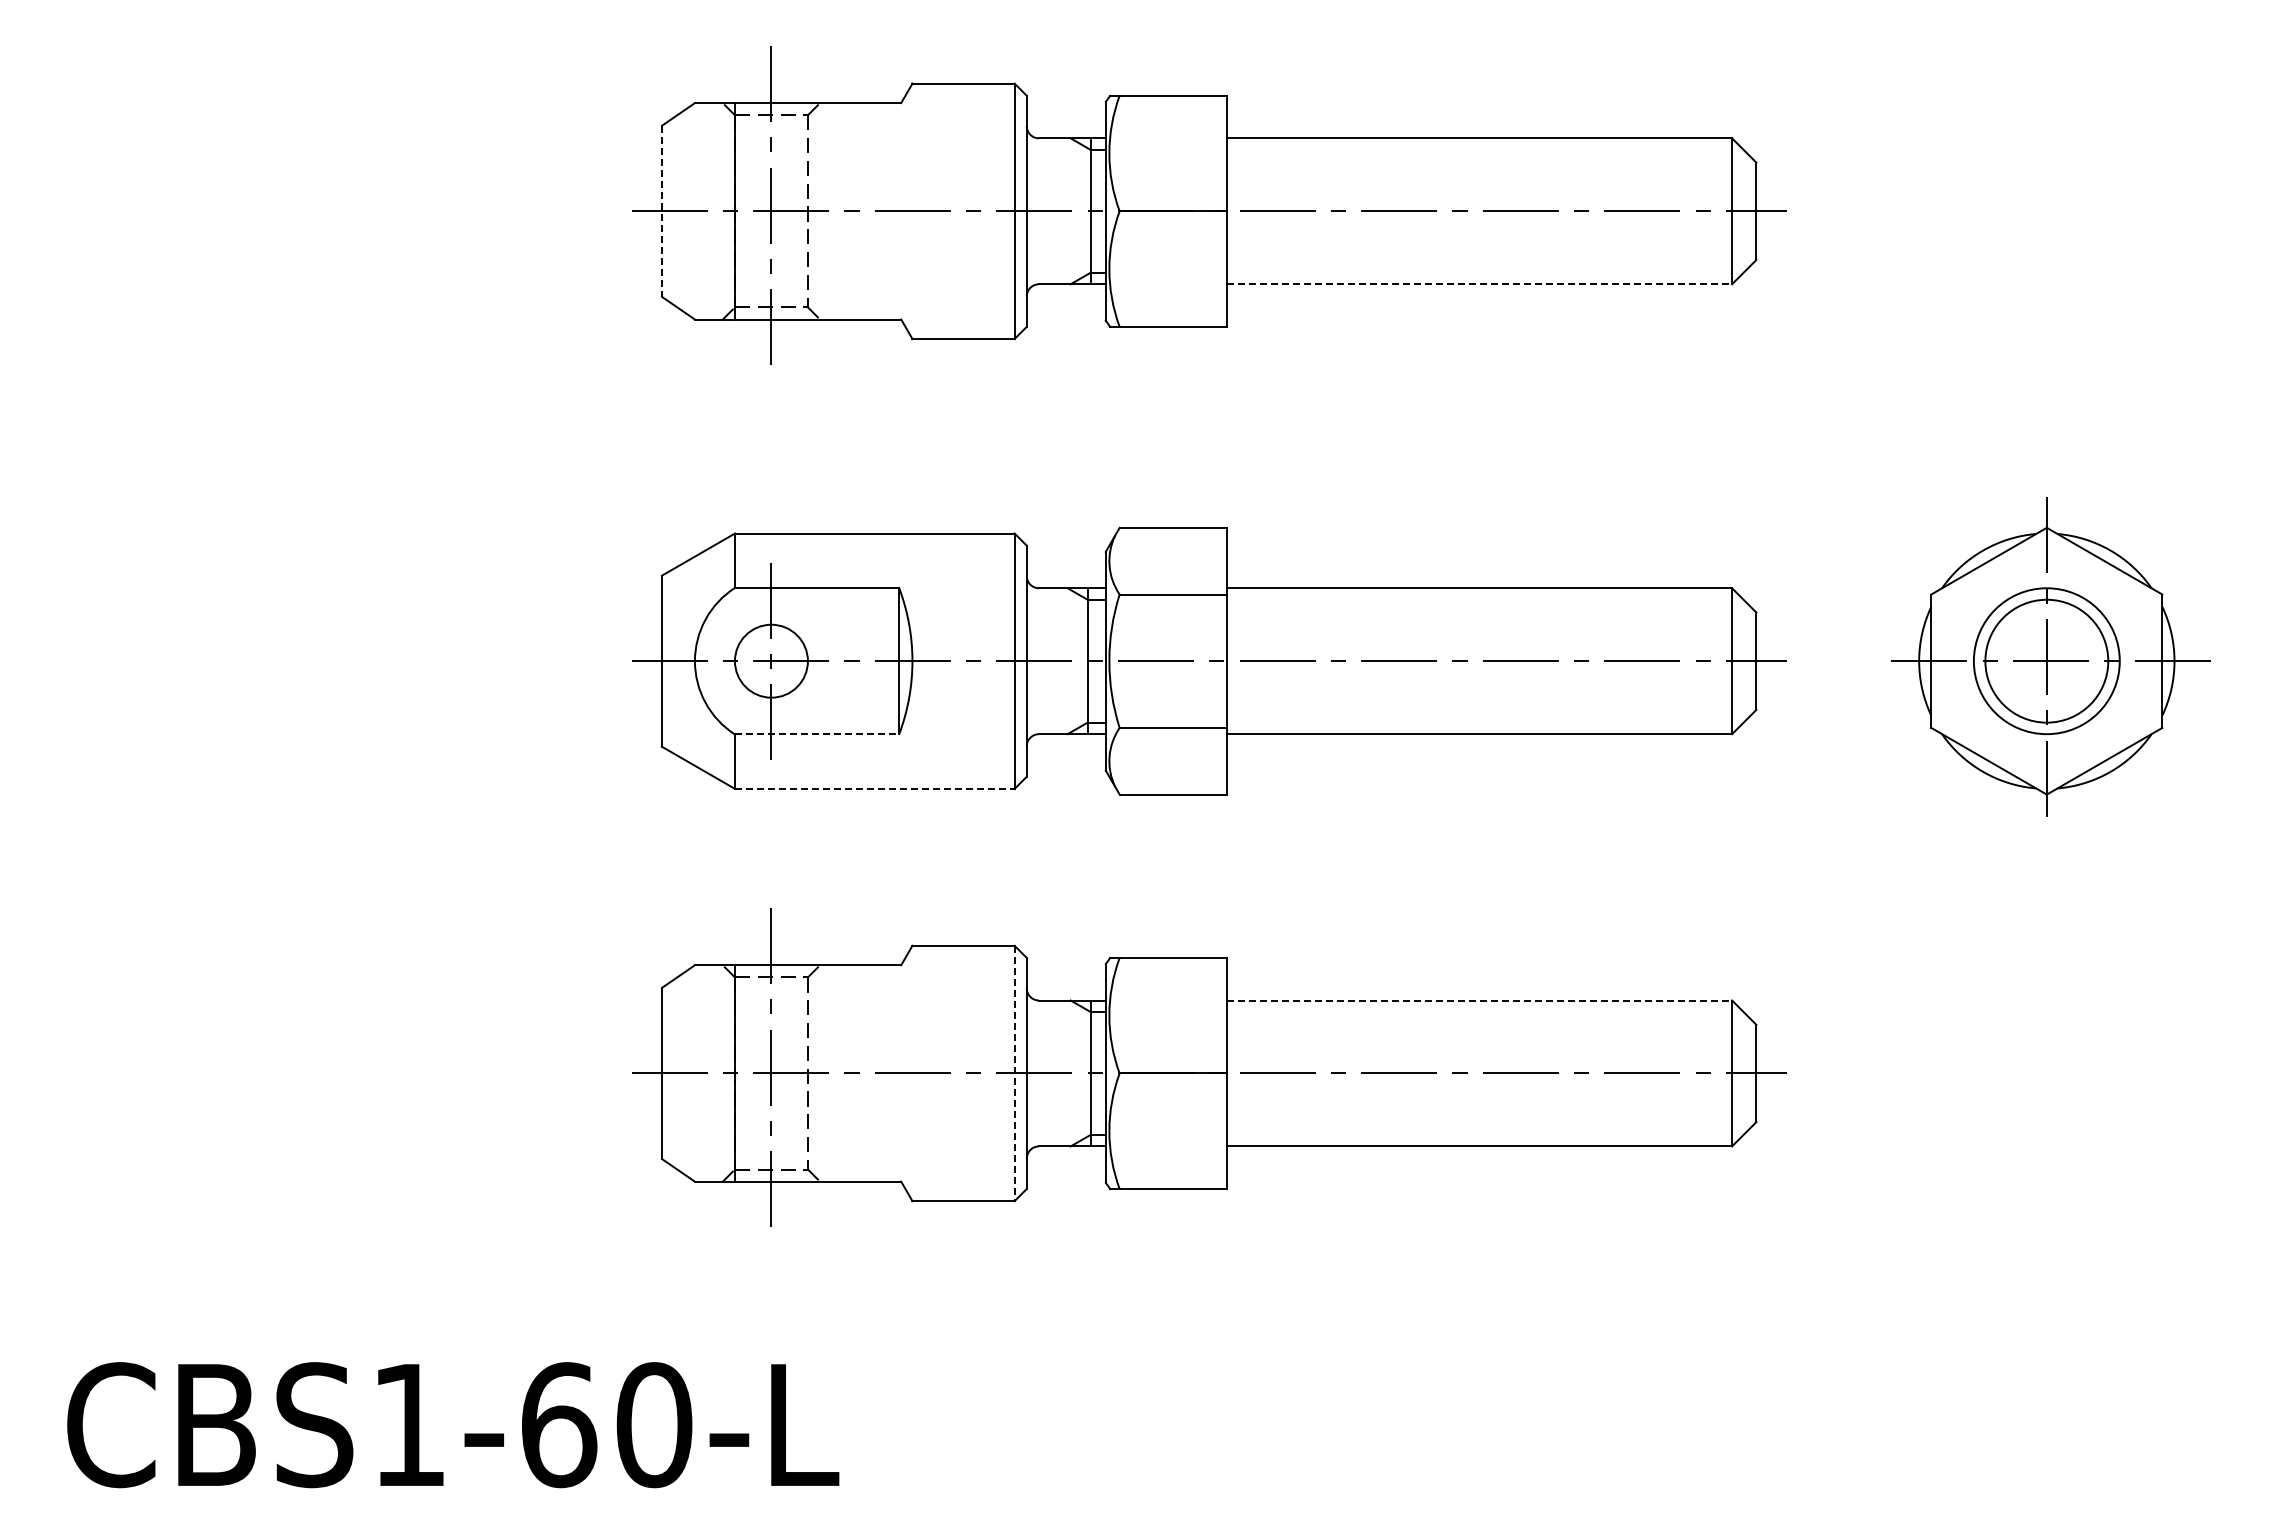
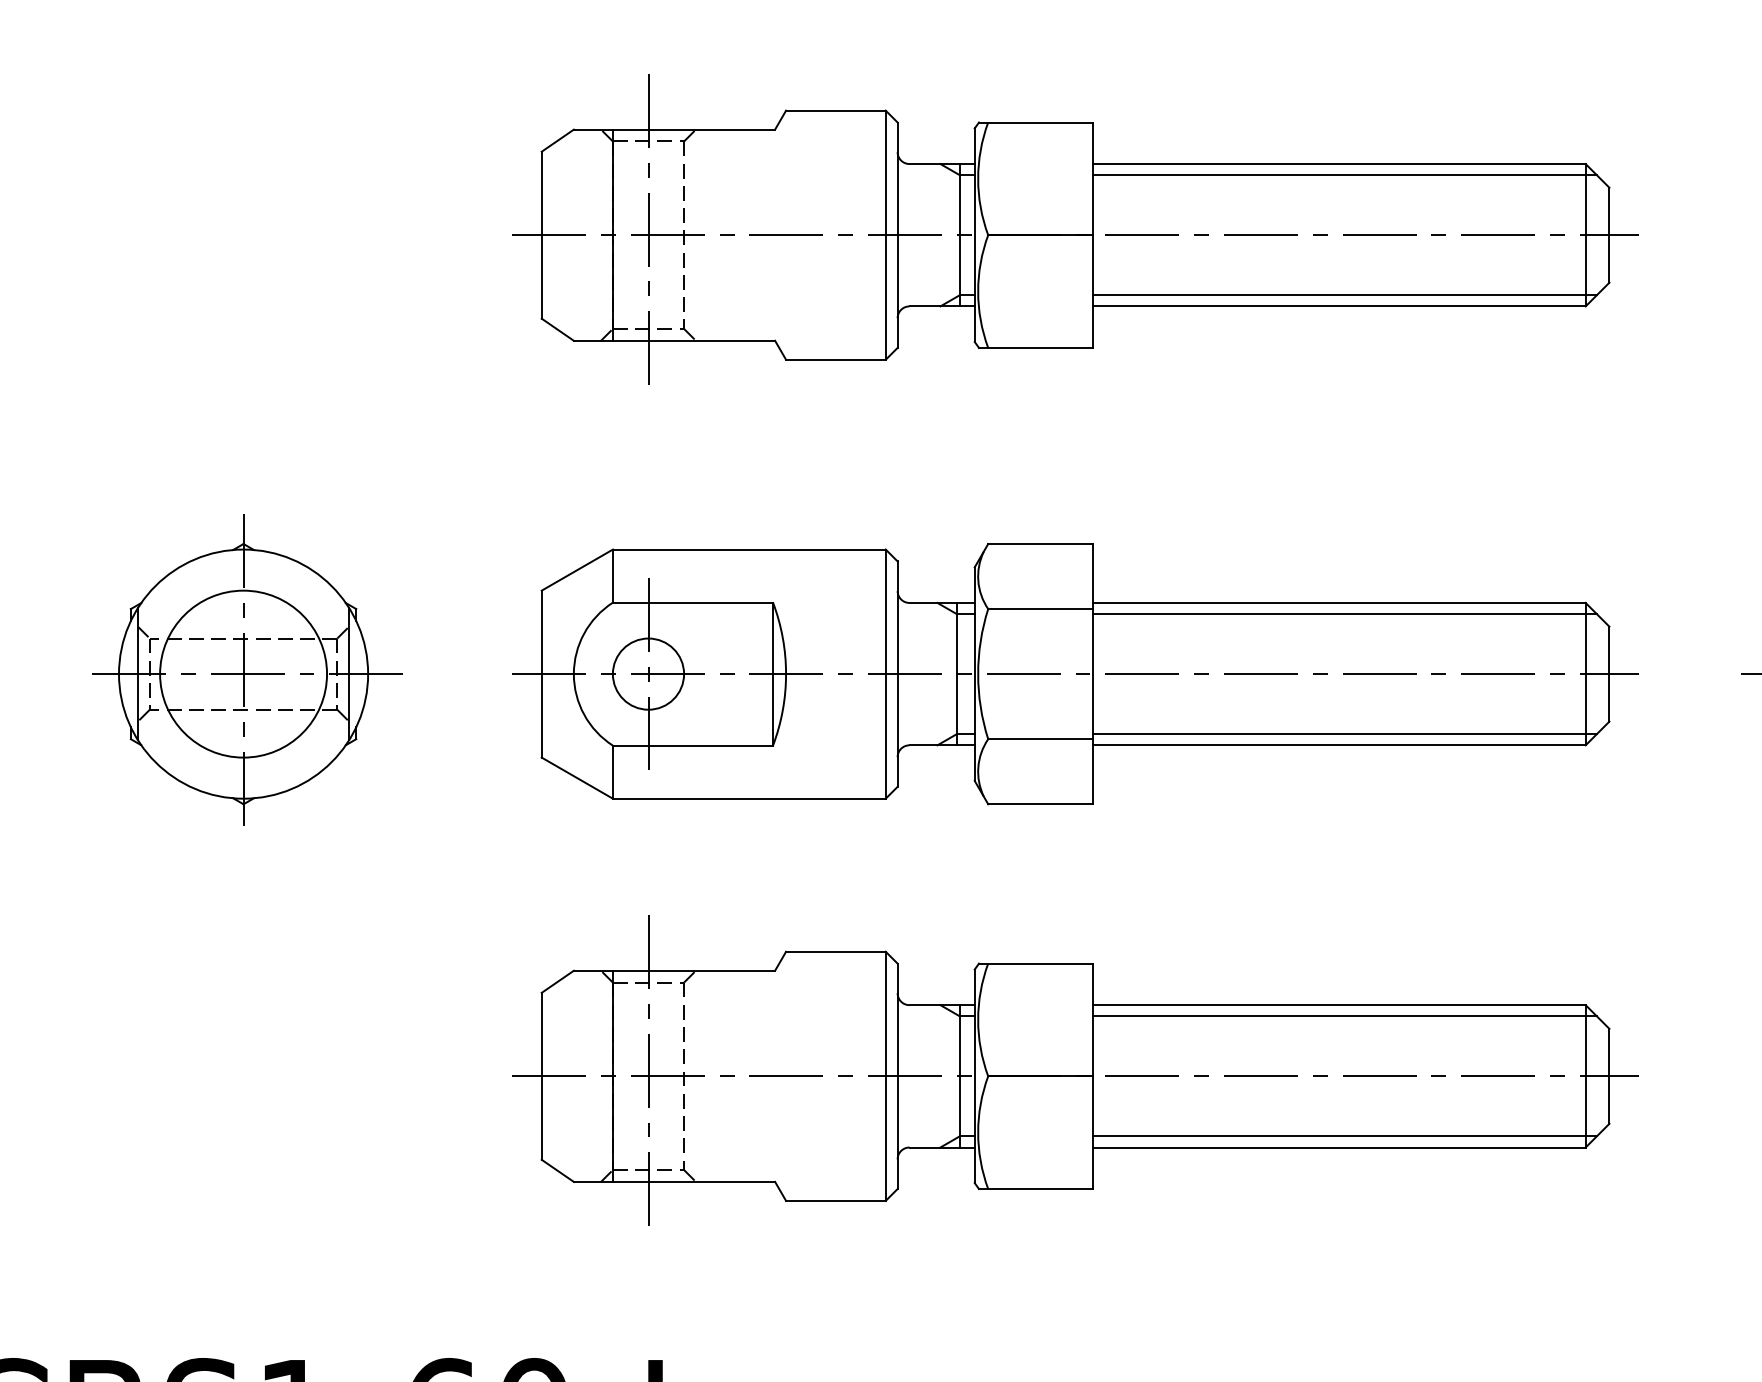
line: (1485, 149) -> (1345, 174), added
line: (662, 211) -> (542, 235), dashed -> solid
line: (1485, 272) -> (1345, 294), added
line: (1480, 284) -> (1340, 306), dashed -> solid
line: (1485, 599) -> (1345, 613), added
part: (360, 656) -> (247, 669), added
line: (1485, 722) -> (1345, 733), added
line: (817, 734) -> (693, 745), dashed -> solid
line: (874, 788) -> (749, 798), dashed -> solid
line: (1480, 1000) -> (1340, 1005), dashed -> solid
line: (1485, 1012) -> (1345, 1016), added
line: (1014, 1073) -> (885, 1076), dashed -> solid
line: (1485, 1134) -> (1345, 1135), added

